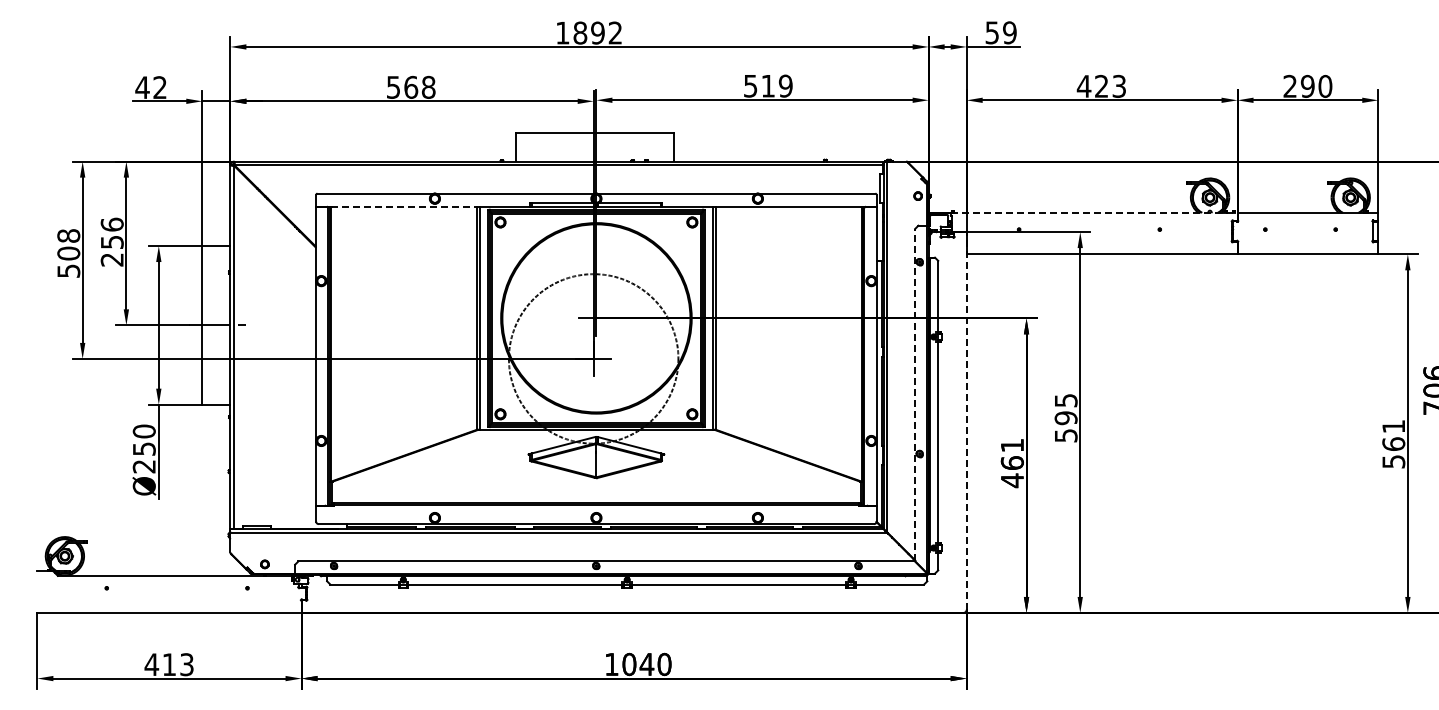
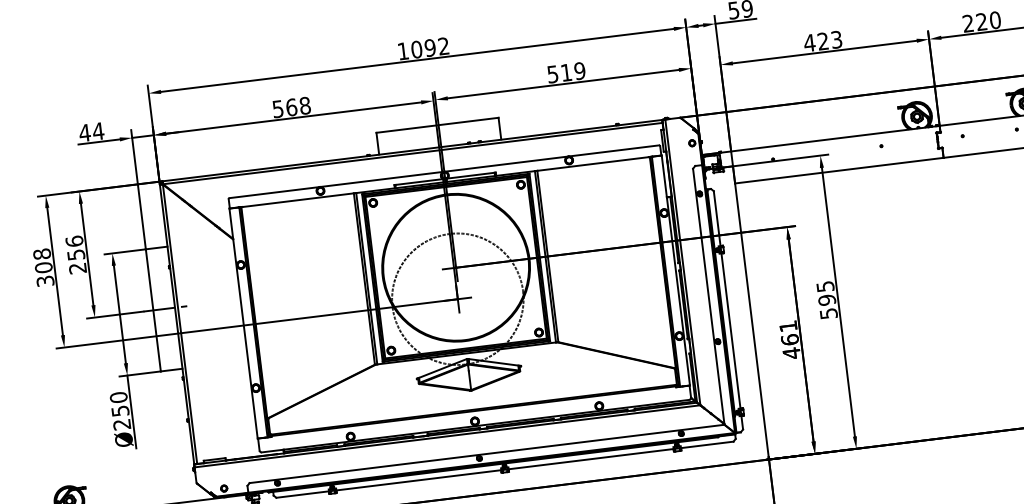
text: (580, 32) -> (416, 49), 1892 -> 1092
text: (1307, 86) -> (981, 22), 290 -> 220
text: (159, 87) -> (97, 131), 42 -> 44
line: (404, 207) -> (297, 200), dashed -> solid
line: (1094, 212) -> (829, 139), dashed -> solid
text: (68, 270) -> (45, 280), 508 -> 308
line: (915, 394) -> (708, 296), dashed -> solid
line: (966, 420) -> (750, 311), dashed -> solid

